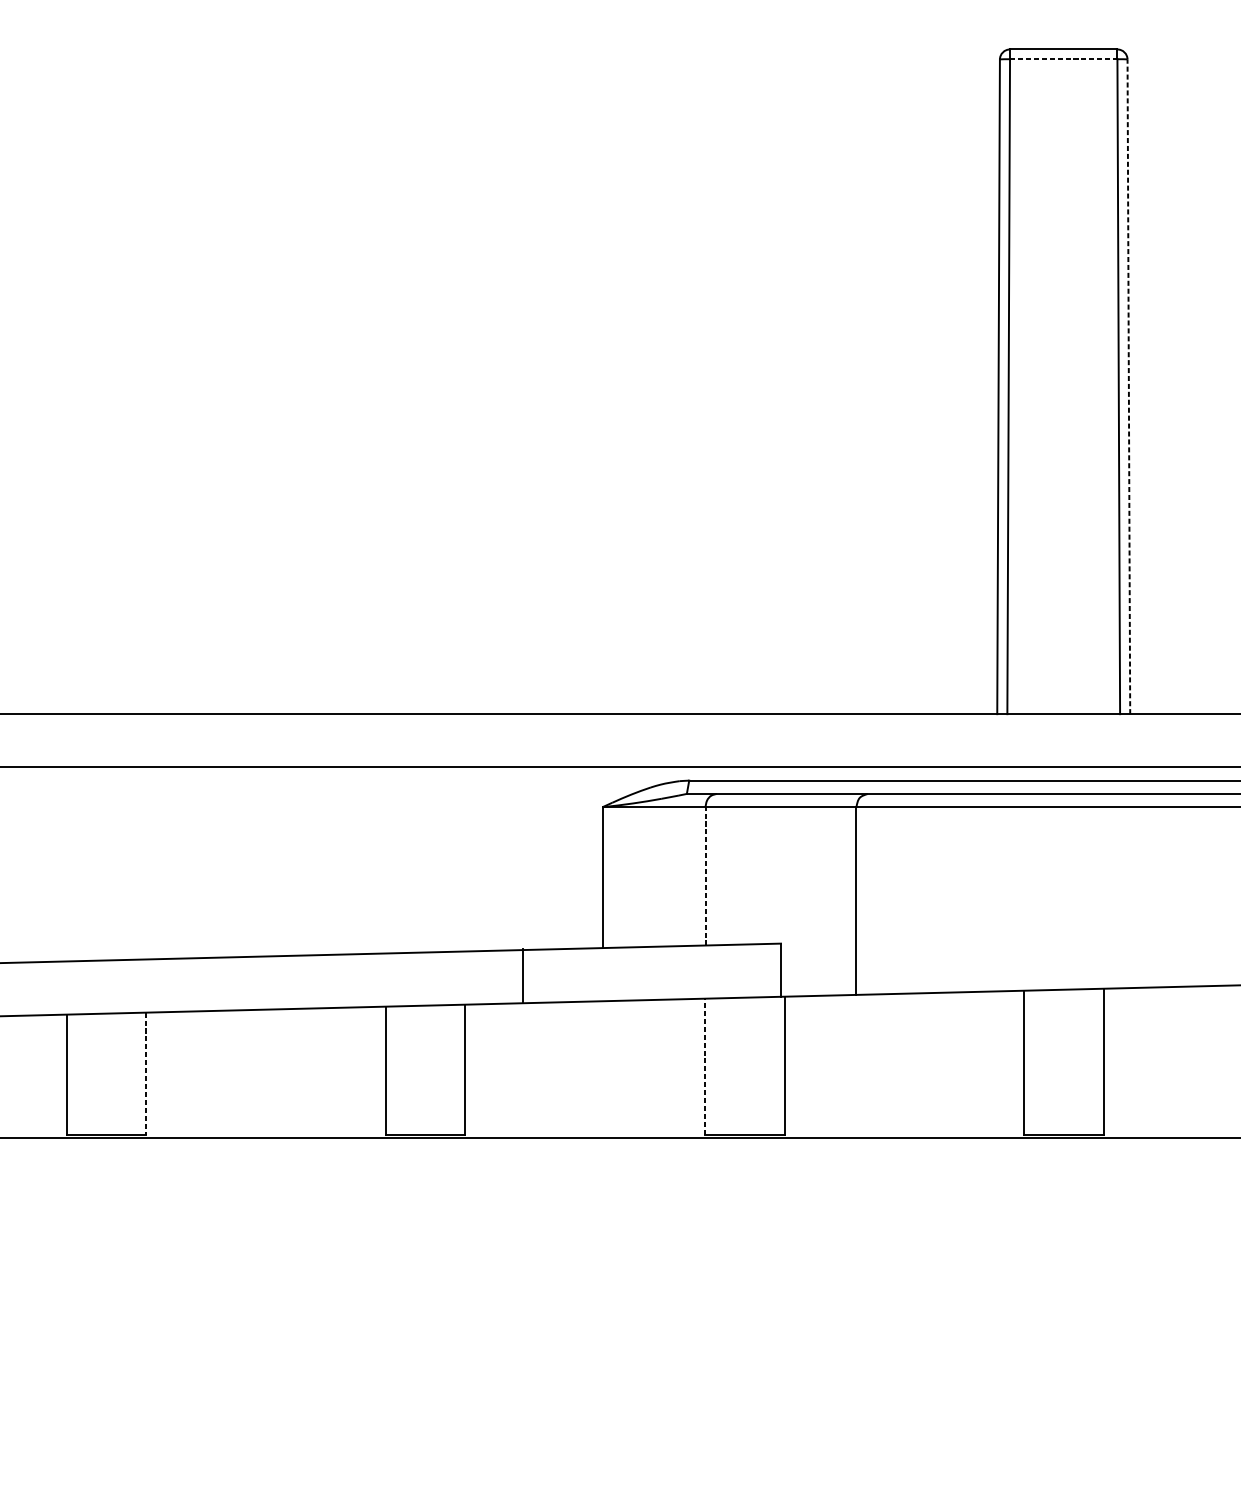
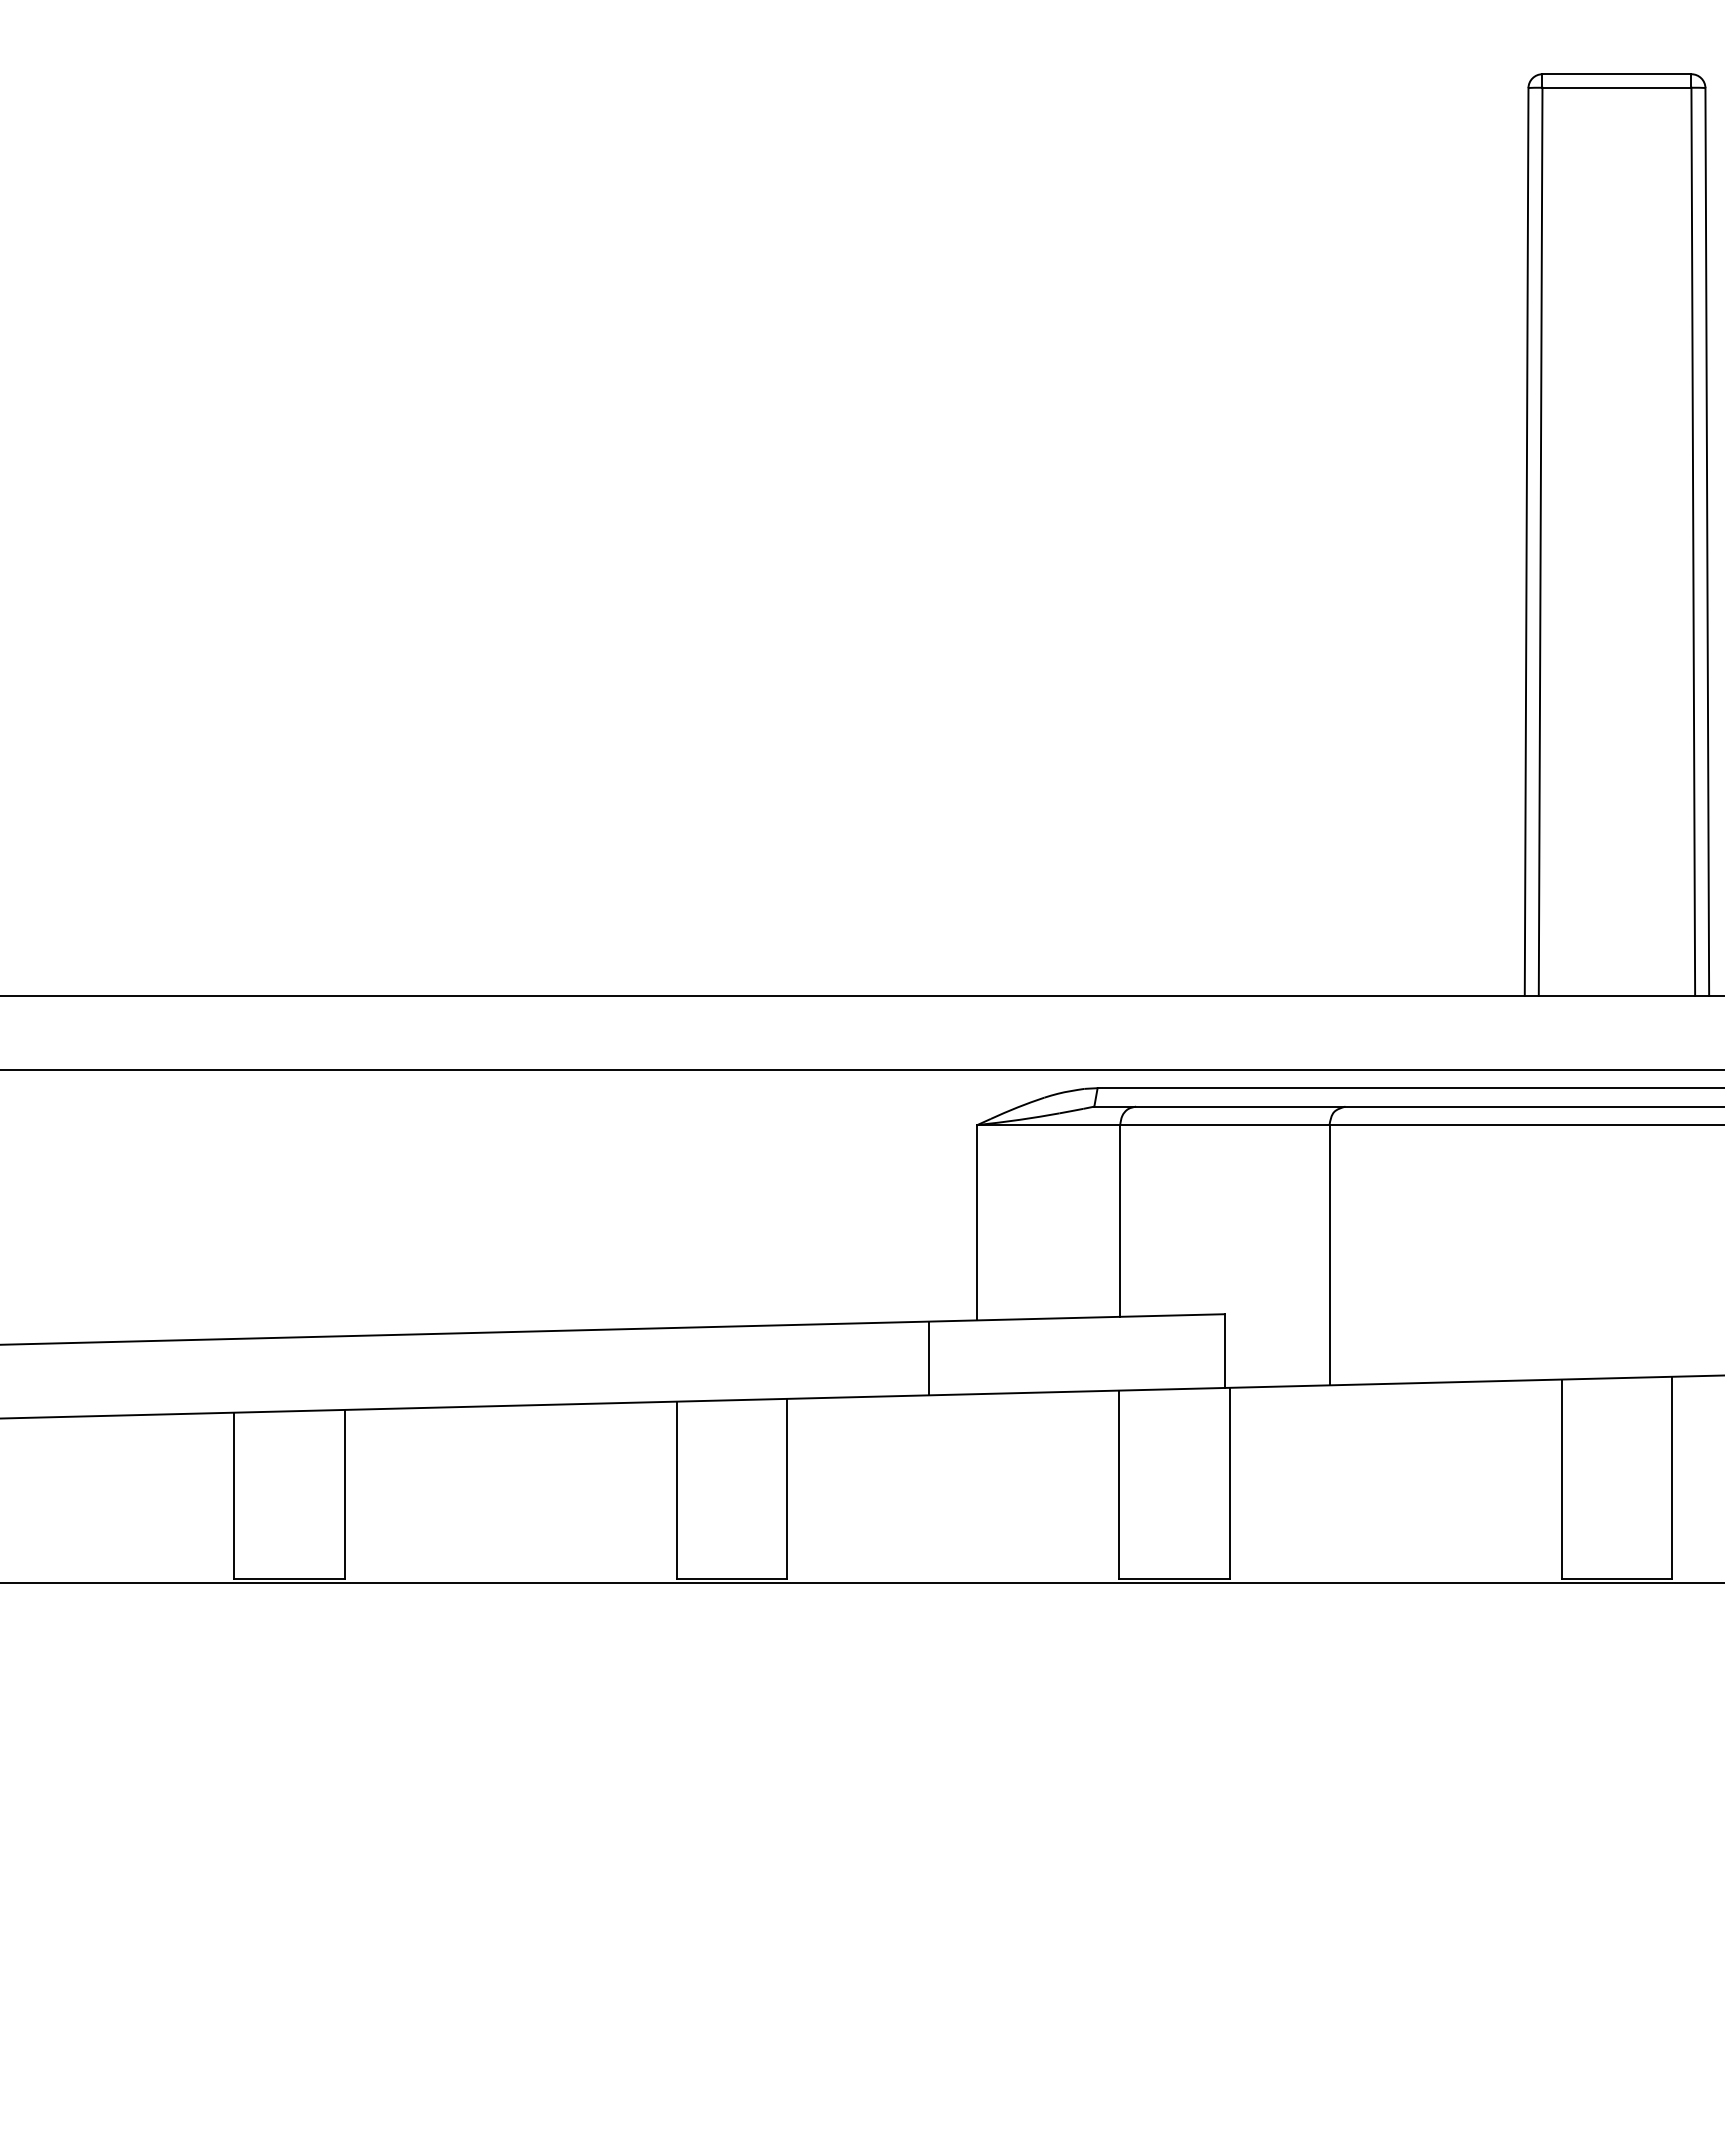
line: (1064, 59) -> (1617, 87), dashed -> solid
line: (1129, 387) -> (1707, 542), dashed -> solid
line: (705, 876) -> (1120, 1220), dashed -> solid
line: (522, 975) -> (928, 1358), moved
line: (705, 1066) -> (1119, 1484), dashed -> solid
line: (146, 1073) -> (344, 1494), dashed -> solid

